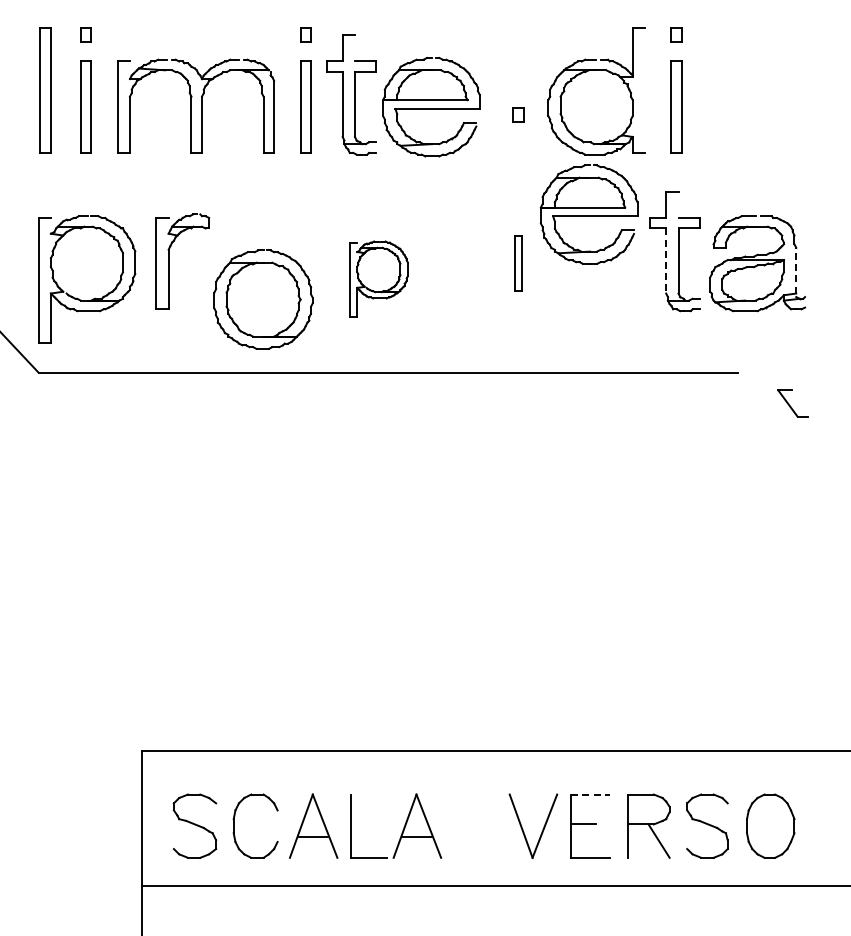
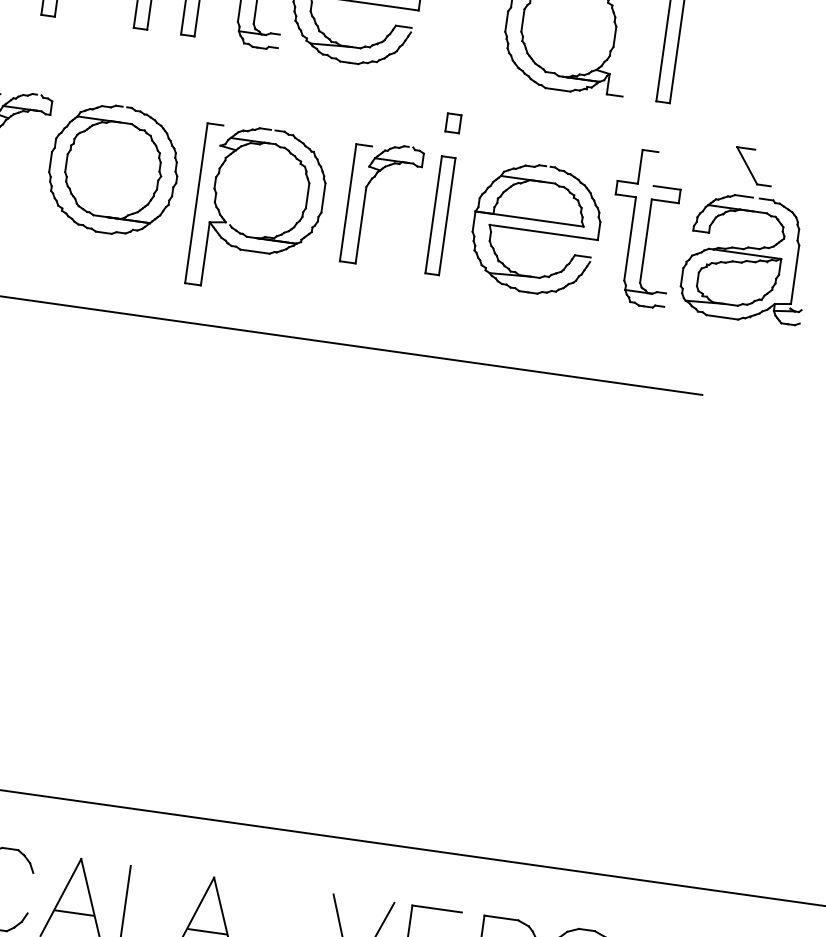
part: (518, 114) -> (453, 123), moved
part: (588, 214) -> (535, 228), moved
part: (459, 261) -> (365, 202), added
line: (666, 261) -> (630, 239), dashed -> solid
part: (518, 263) -> (440, 215), size x1.67
line: (796, 270) -> (795, 274), dashed -> solid
part: (378, 279) -> (258, 210), size x1.67
part: (263, 299) -> (113, 169), moved
part: (792, 403) -> (753, 166), moved
line: (591, 794) -> (438, 909), dashed -> solid

